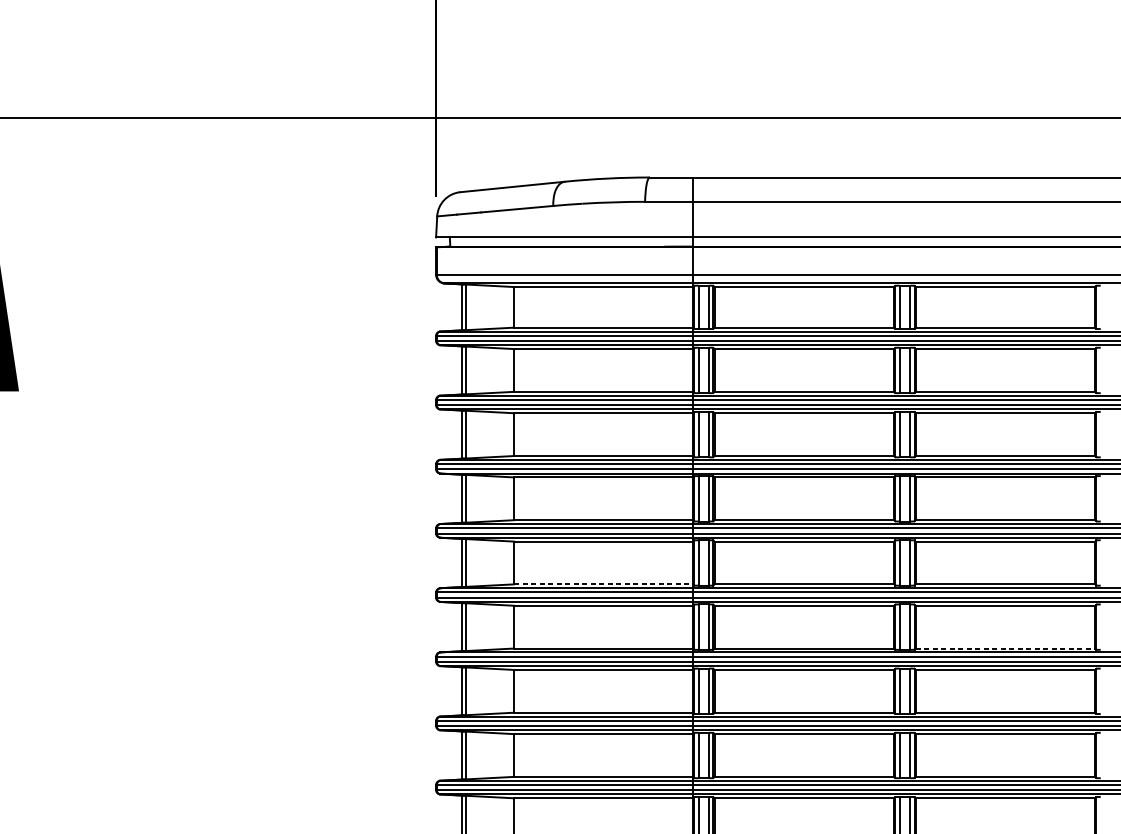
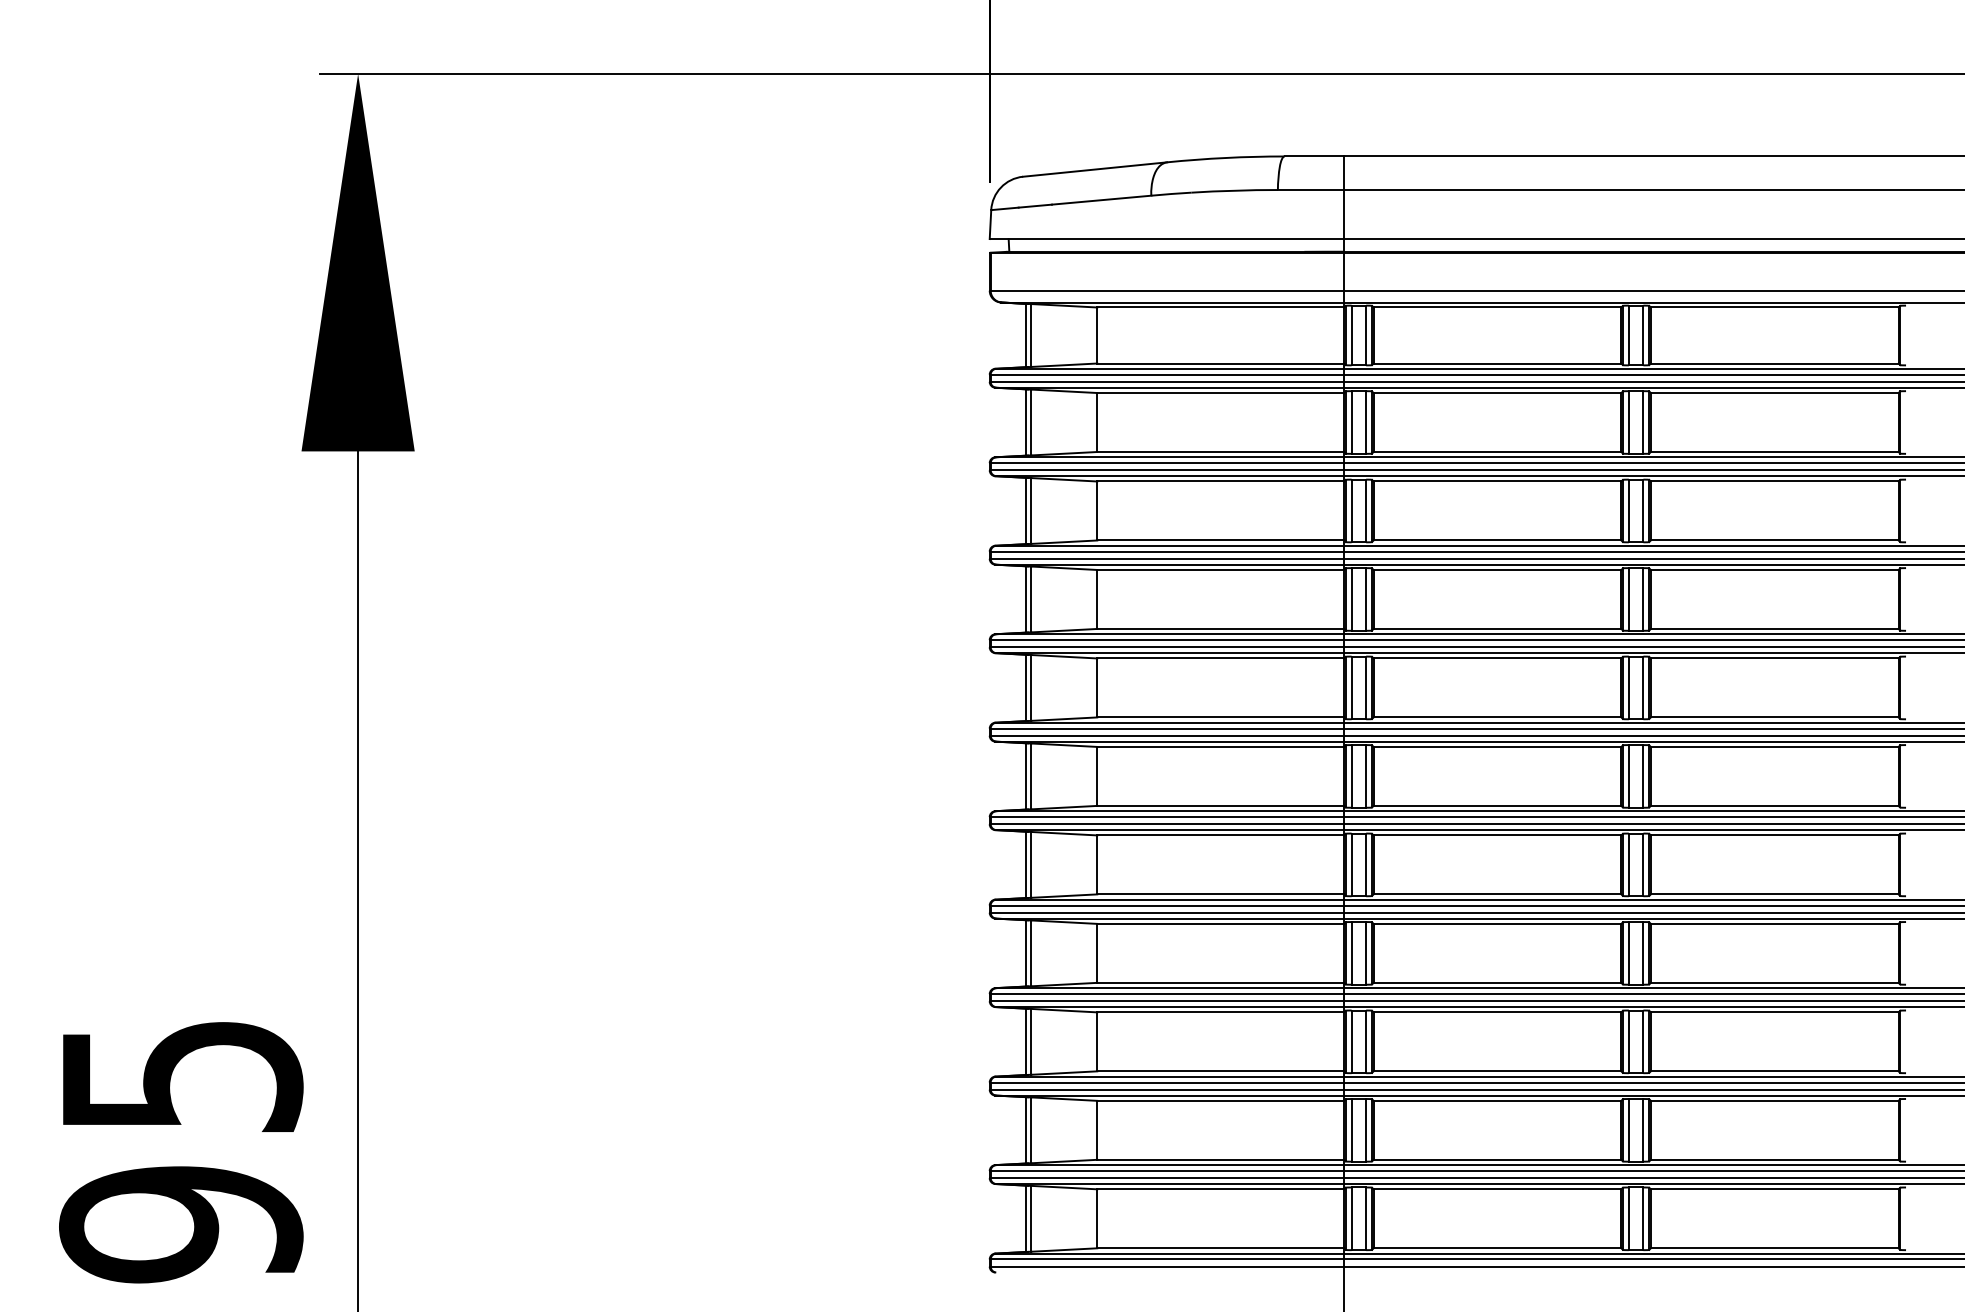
line: (604, 584) -> (1221, 717), dashed -> solid
line: (1005, 648) -> (1774, 805), dashed -> solid

